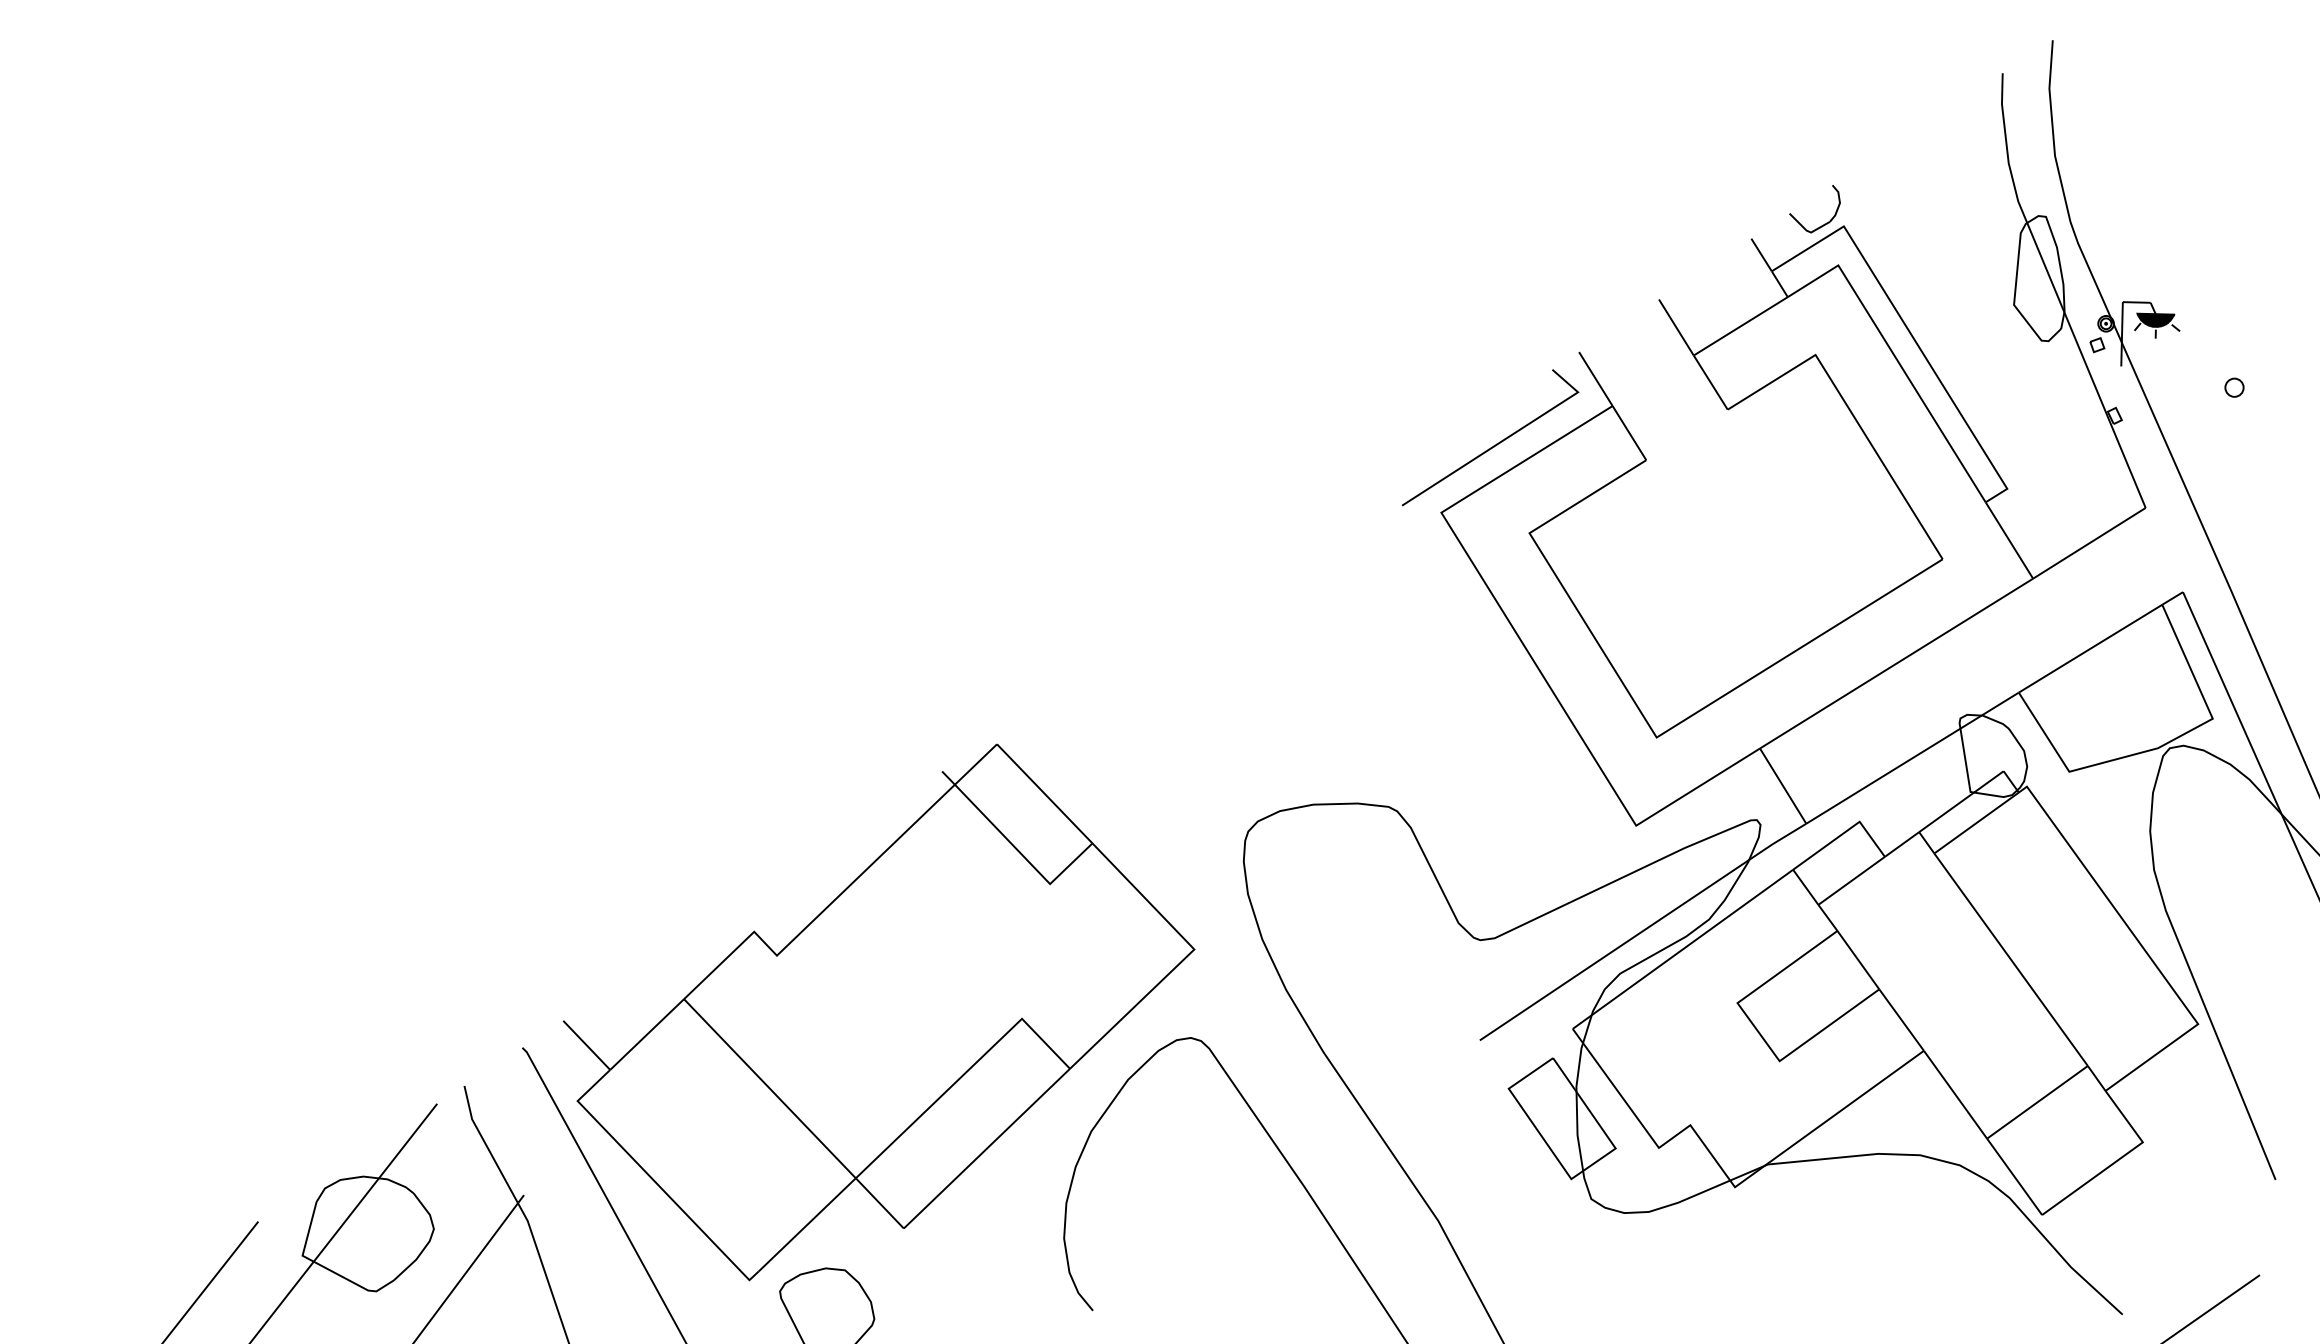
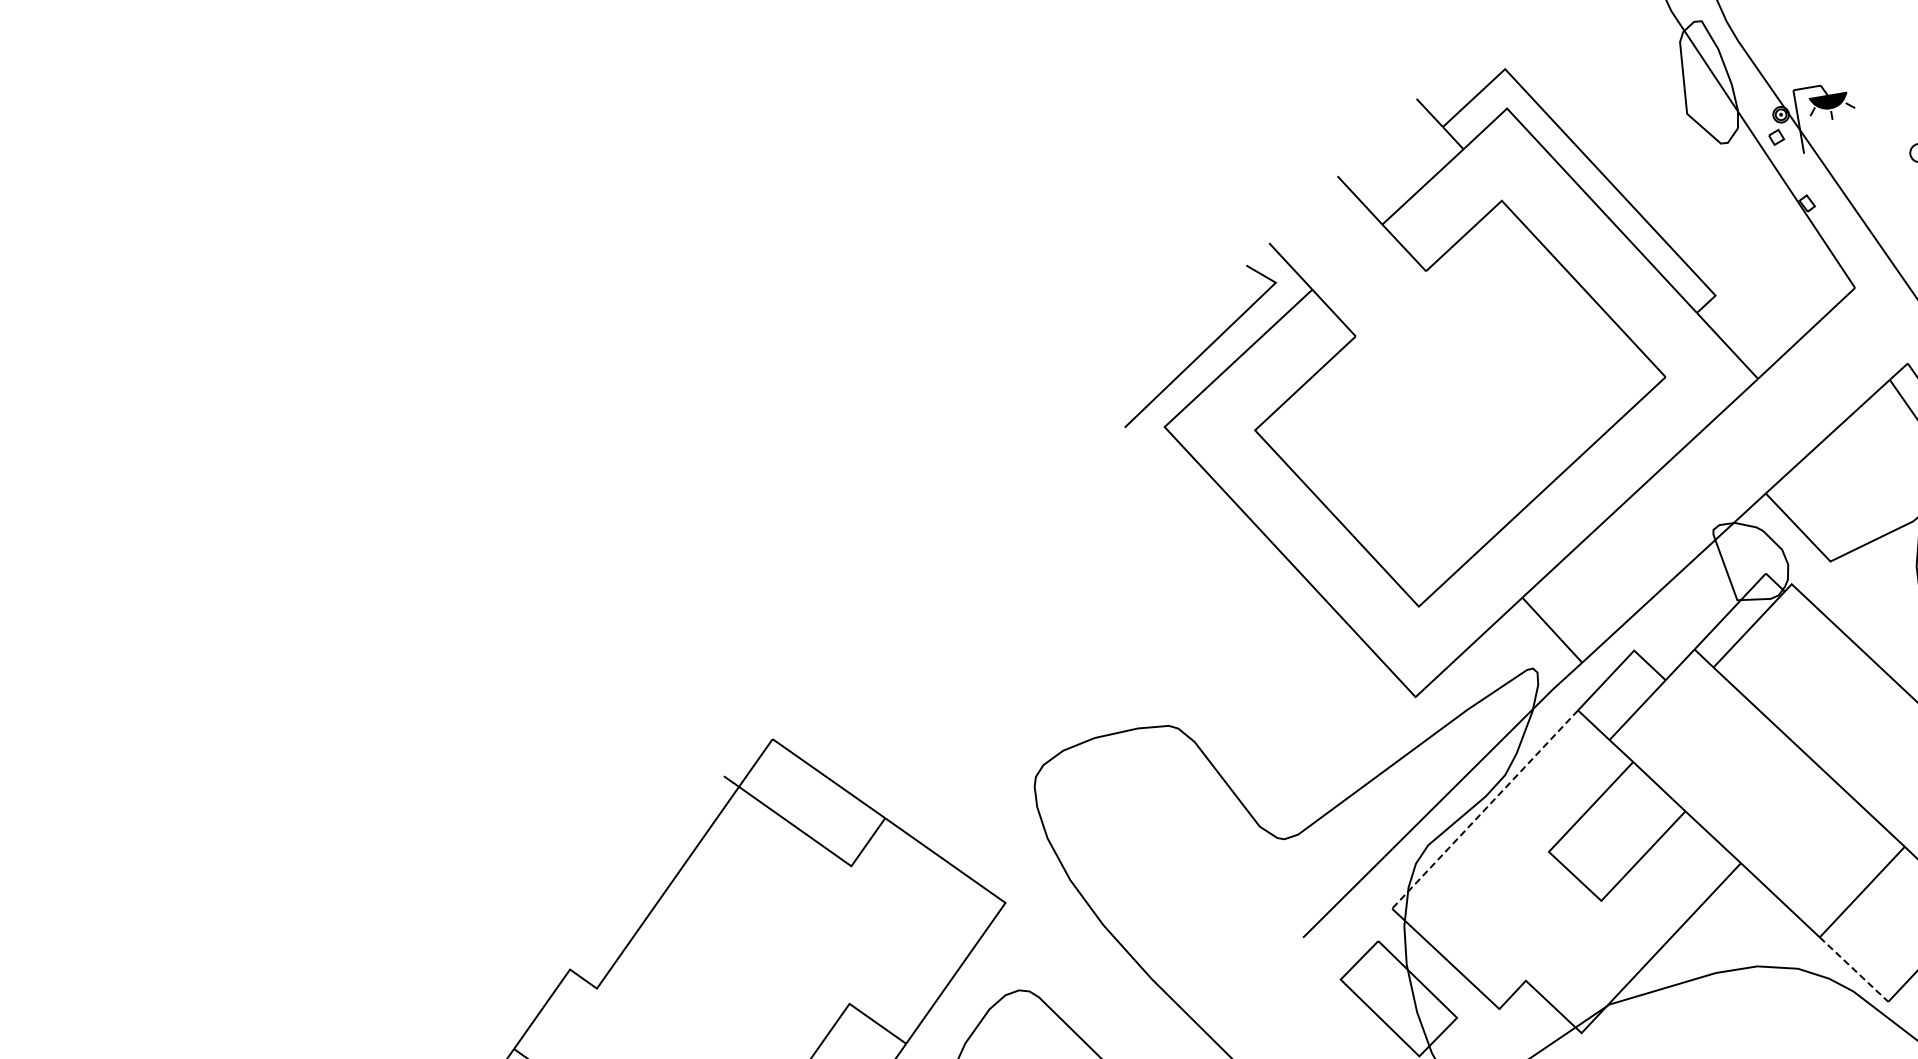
part: (1824, 223) -> (1485, 70), removed
line: (1682, 949) -> (1484, 809), solid -> dashed
line: (2014, 1177) -> (1854, 970), solid -> dashed

